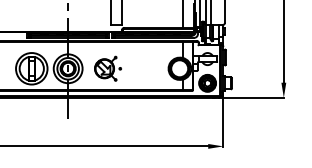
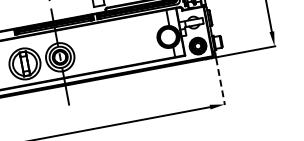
part: (107, 68) -> (98, 49), removed
line: (223, 123) -> (220, 82), solid -> dashed

